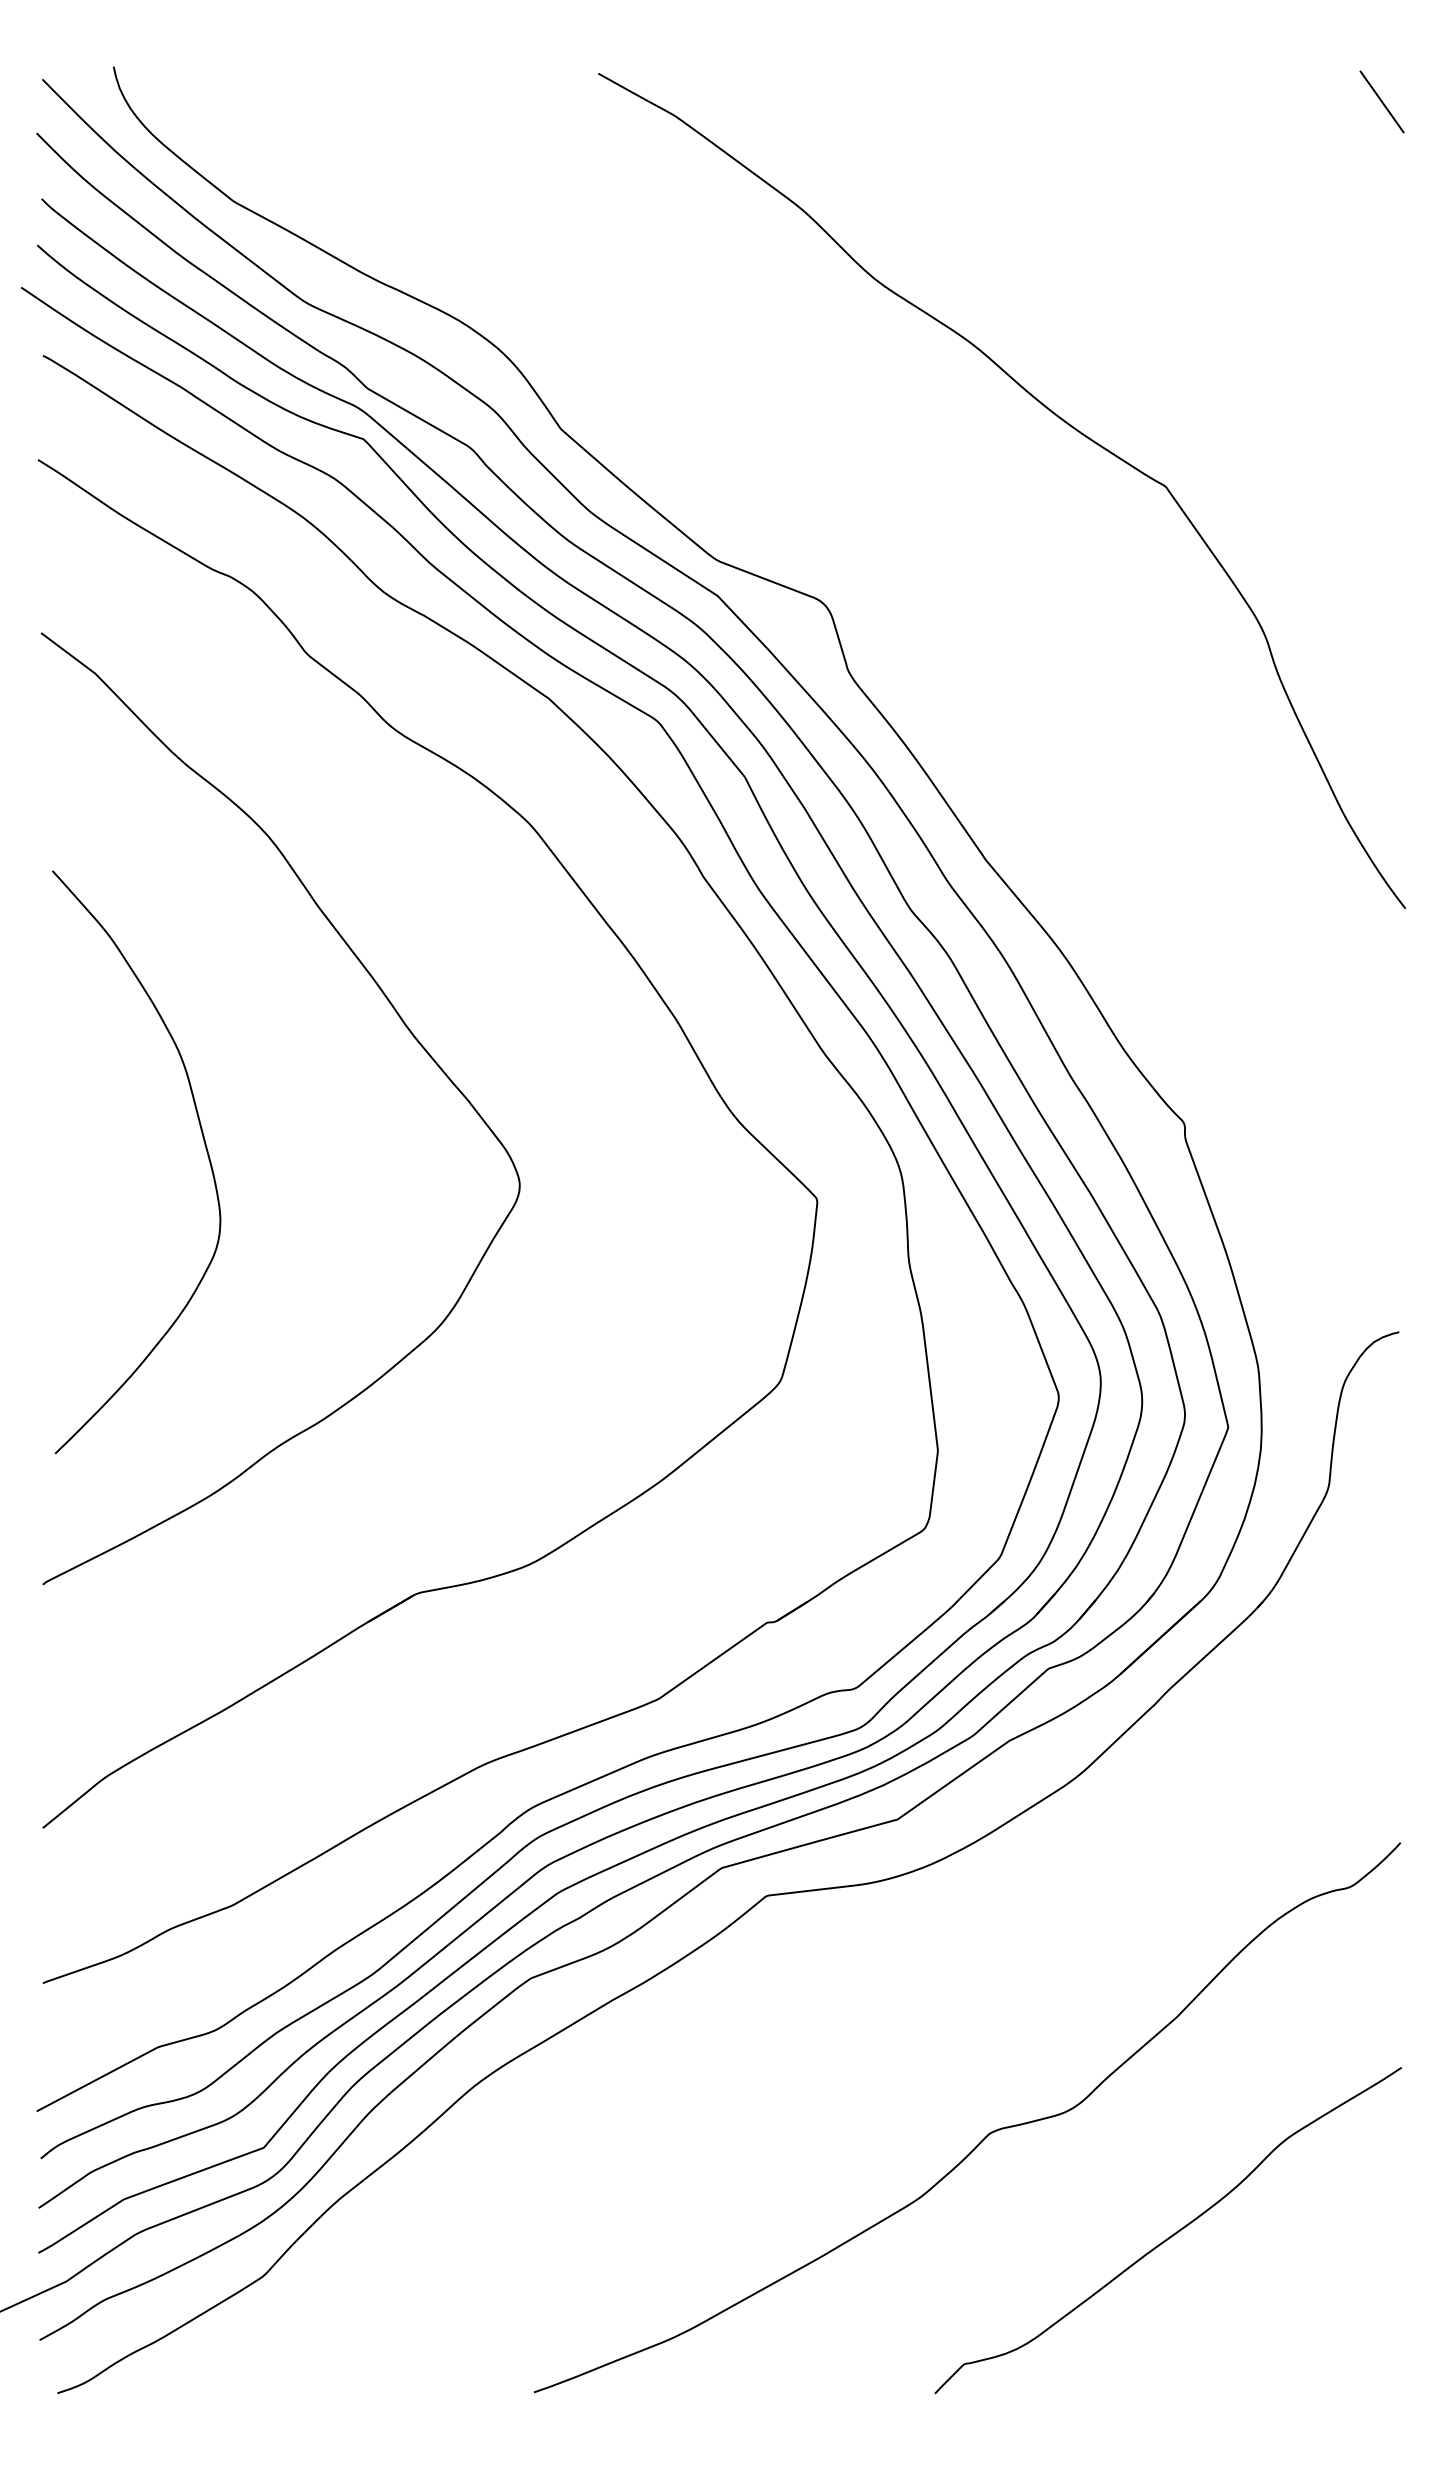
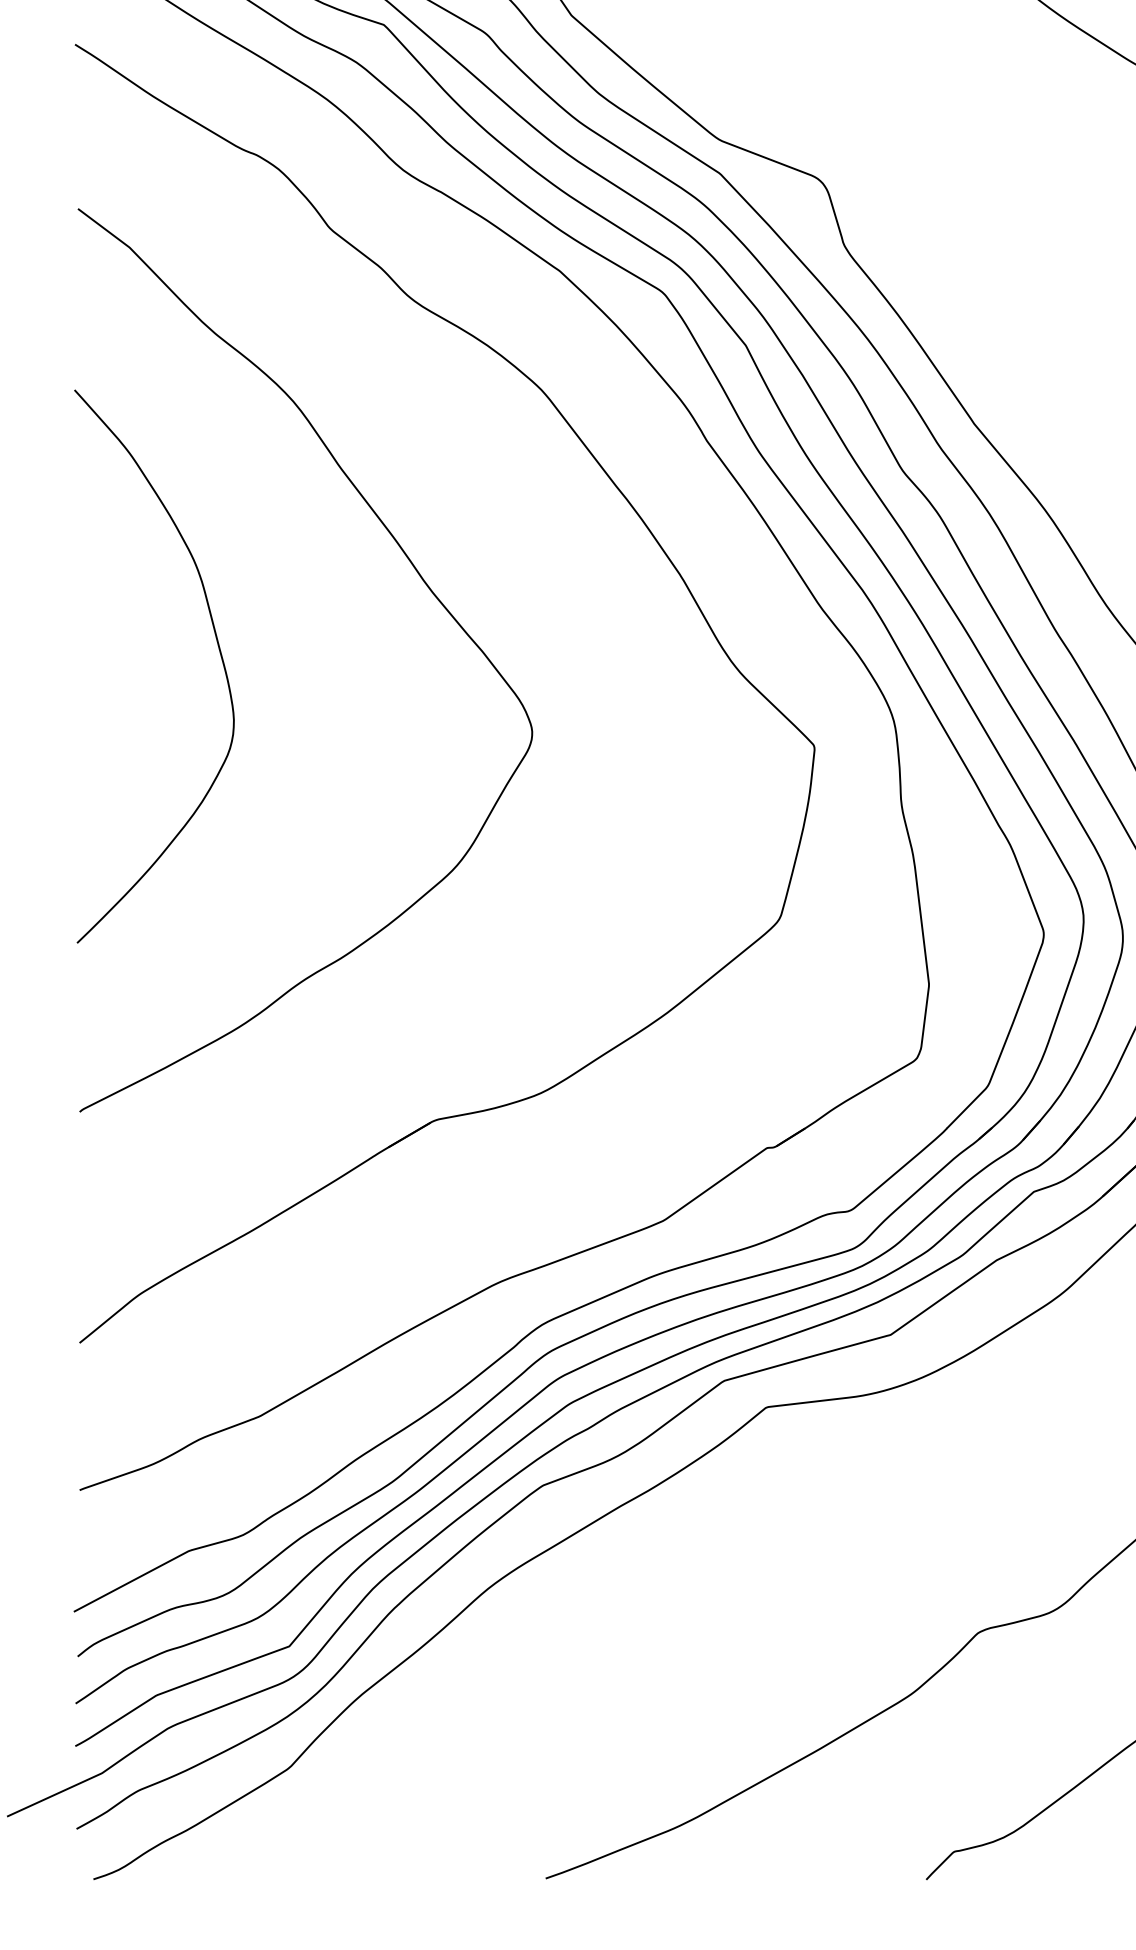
curve: (204, 1145) -> (218, 650), moved

